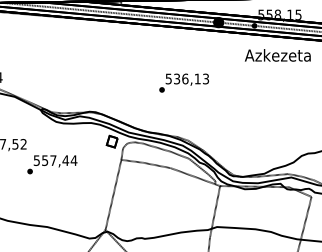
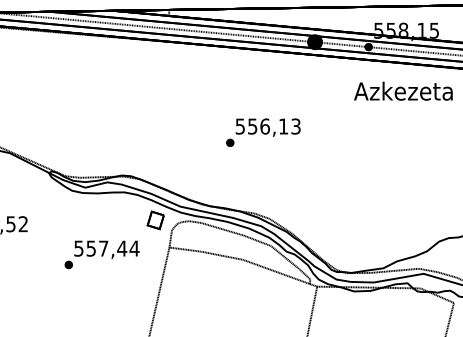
text: (177, 78) -> (253, 125), 536,13 -> 556,13
text: (52, 164) -> (102, 254), moved

